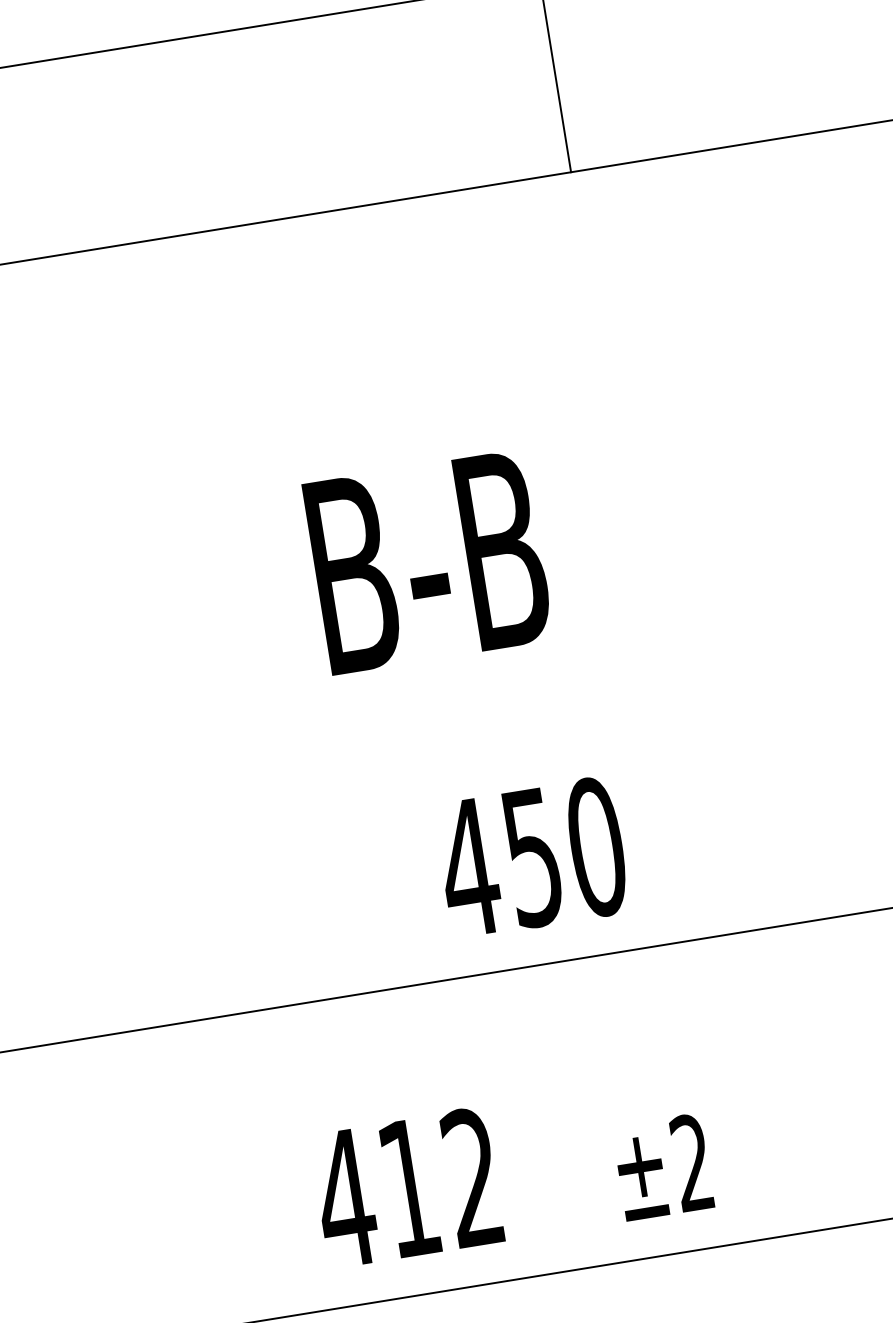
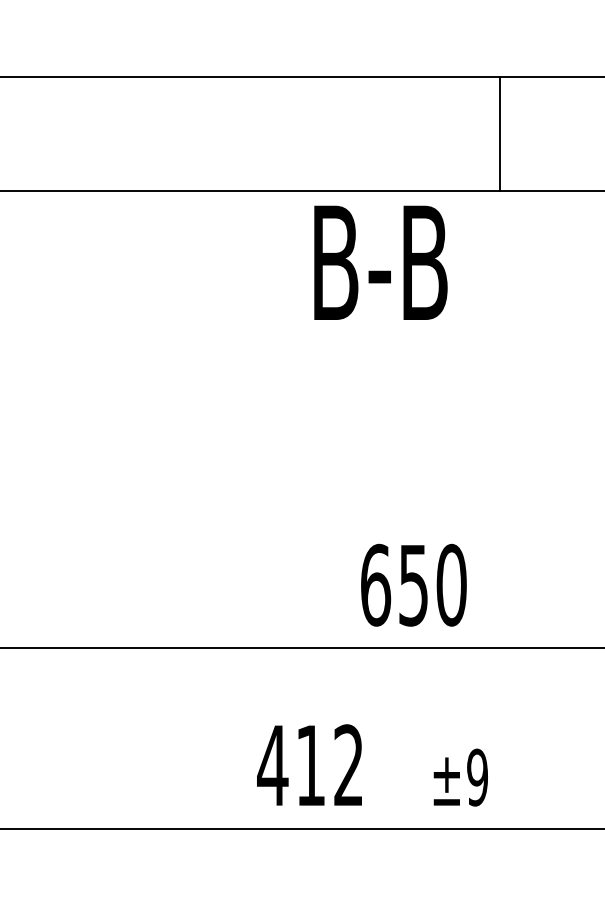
text: (427, 561) -> (380, 262), moved
text: (468, 866) -> (375, 584), 450 -> 650
text: (692, 1162) -> (477, 777), ±2 -> ±9

